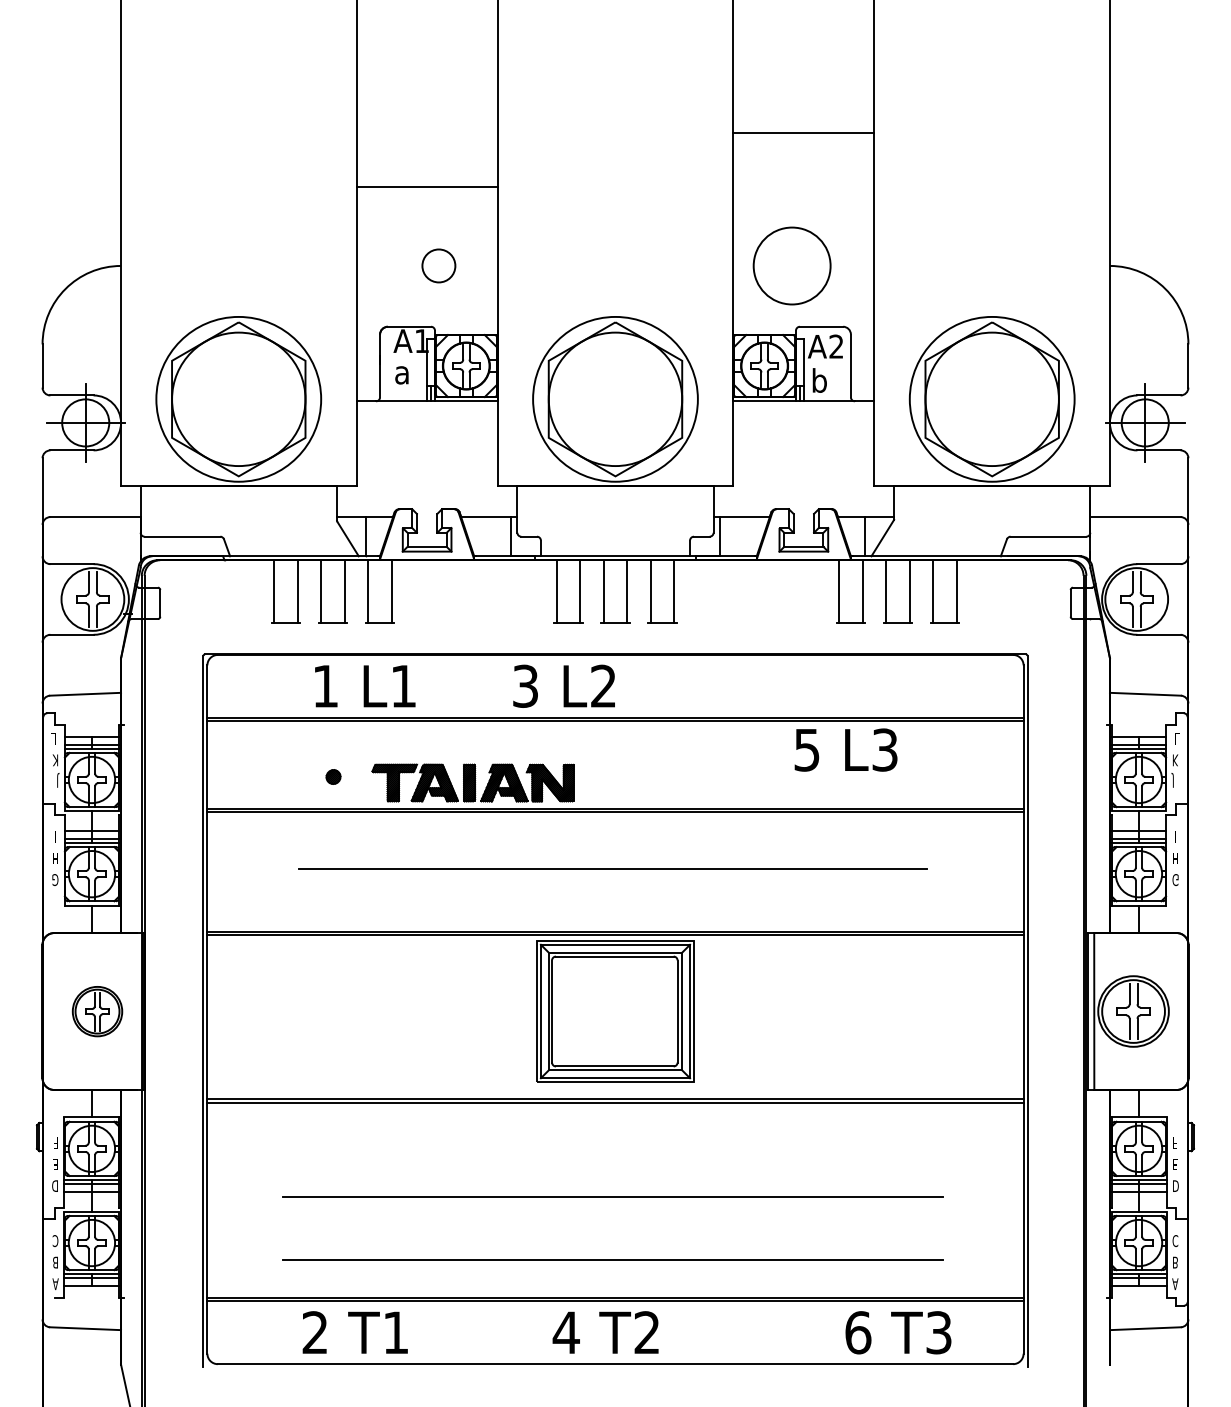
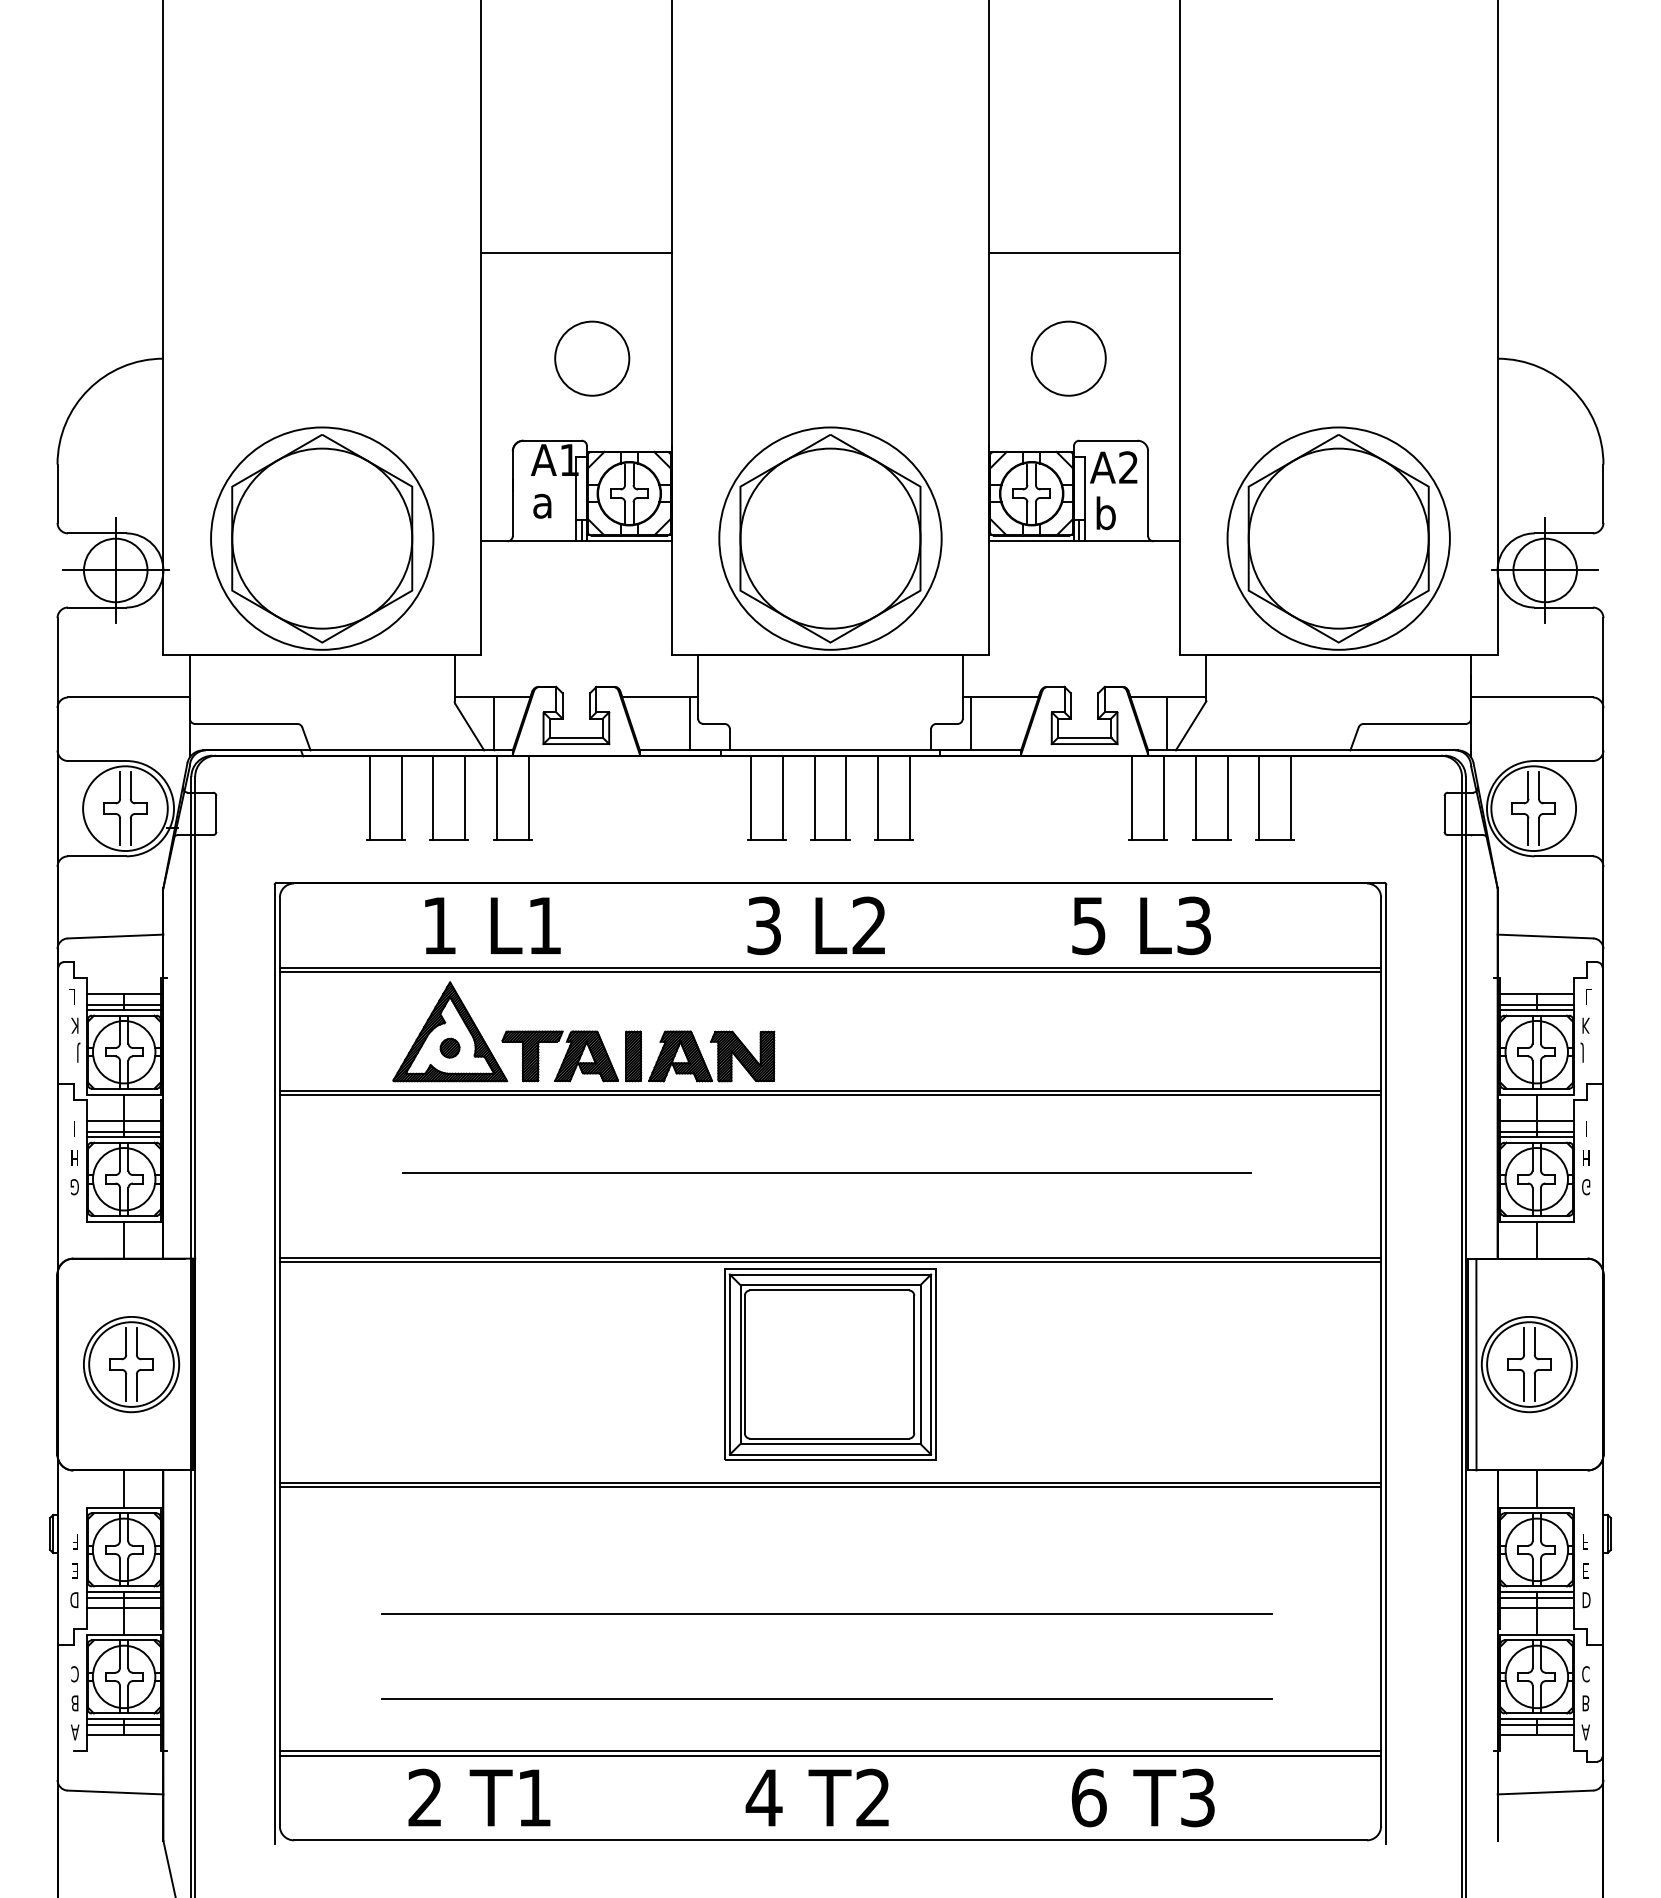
line: (803, 132) -> (1084, 252), moved
circle: (439, 265) -> (592, 358), size x1.67
circle: (791, 265) -> (1068, 358), size x0.71
text: (563, 686) -> (815, 925), moved
text: (846, 749) -> (1141, 925), moved
part: (333, 764) -> (450, 1031), added
part: (97, 1011) -> (131, 1364), size x1.43
text: (897, 1332) -> (1142, 1797), moved

